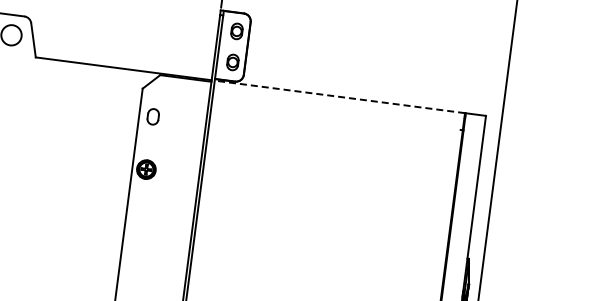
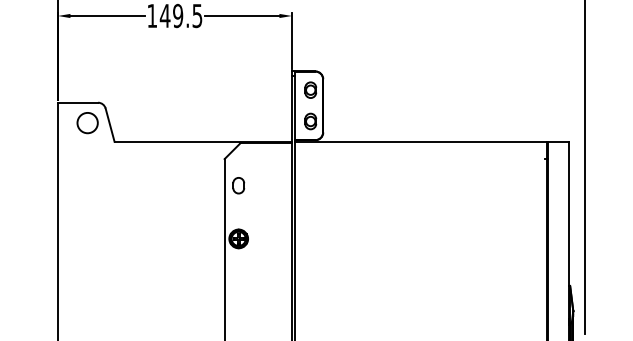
line: (339, 96) -> (420, 141), dashed -> solid

